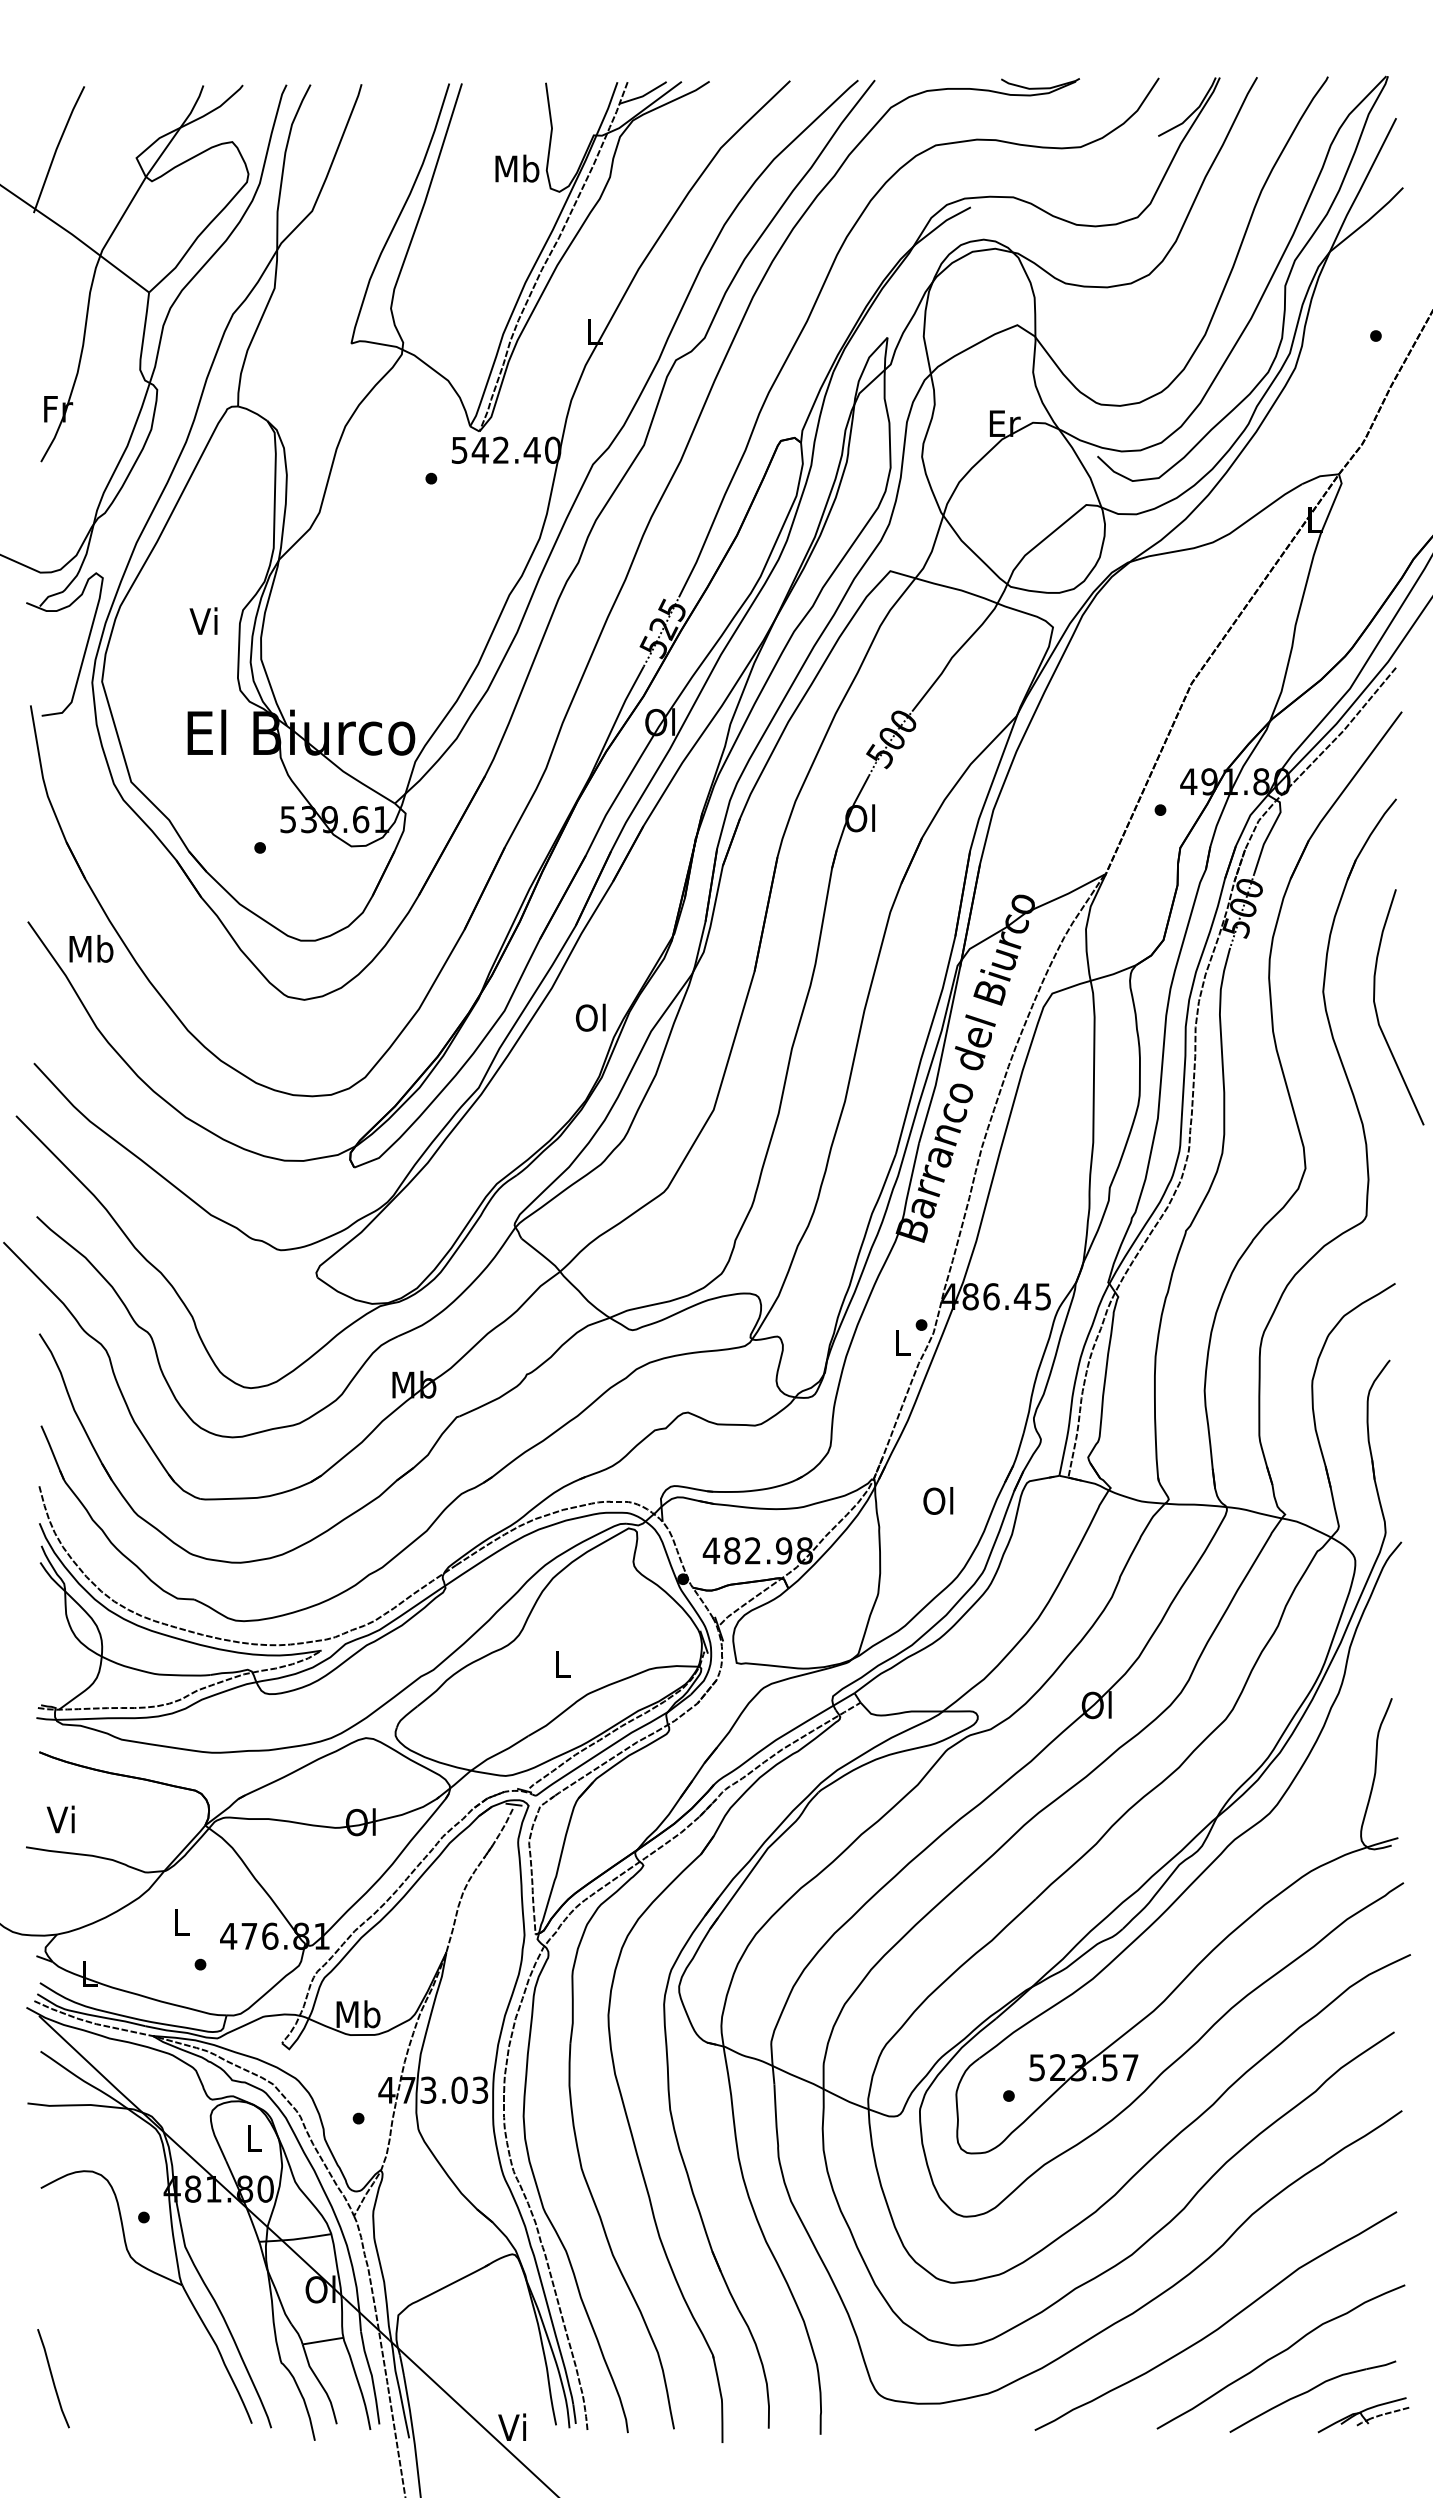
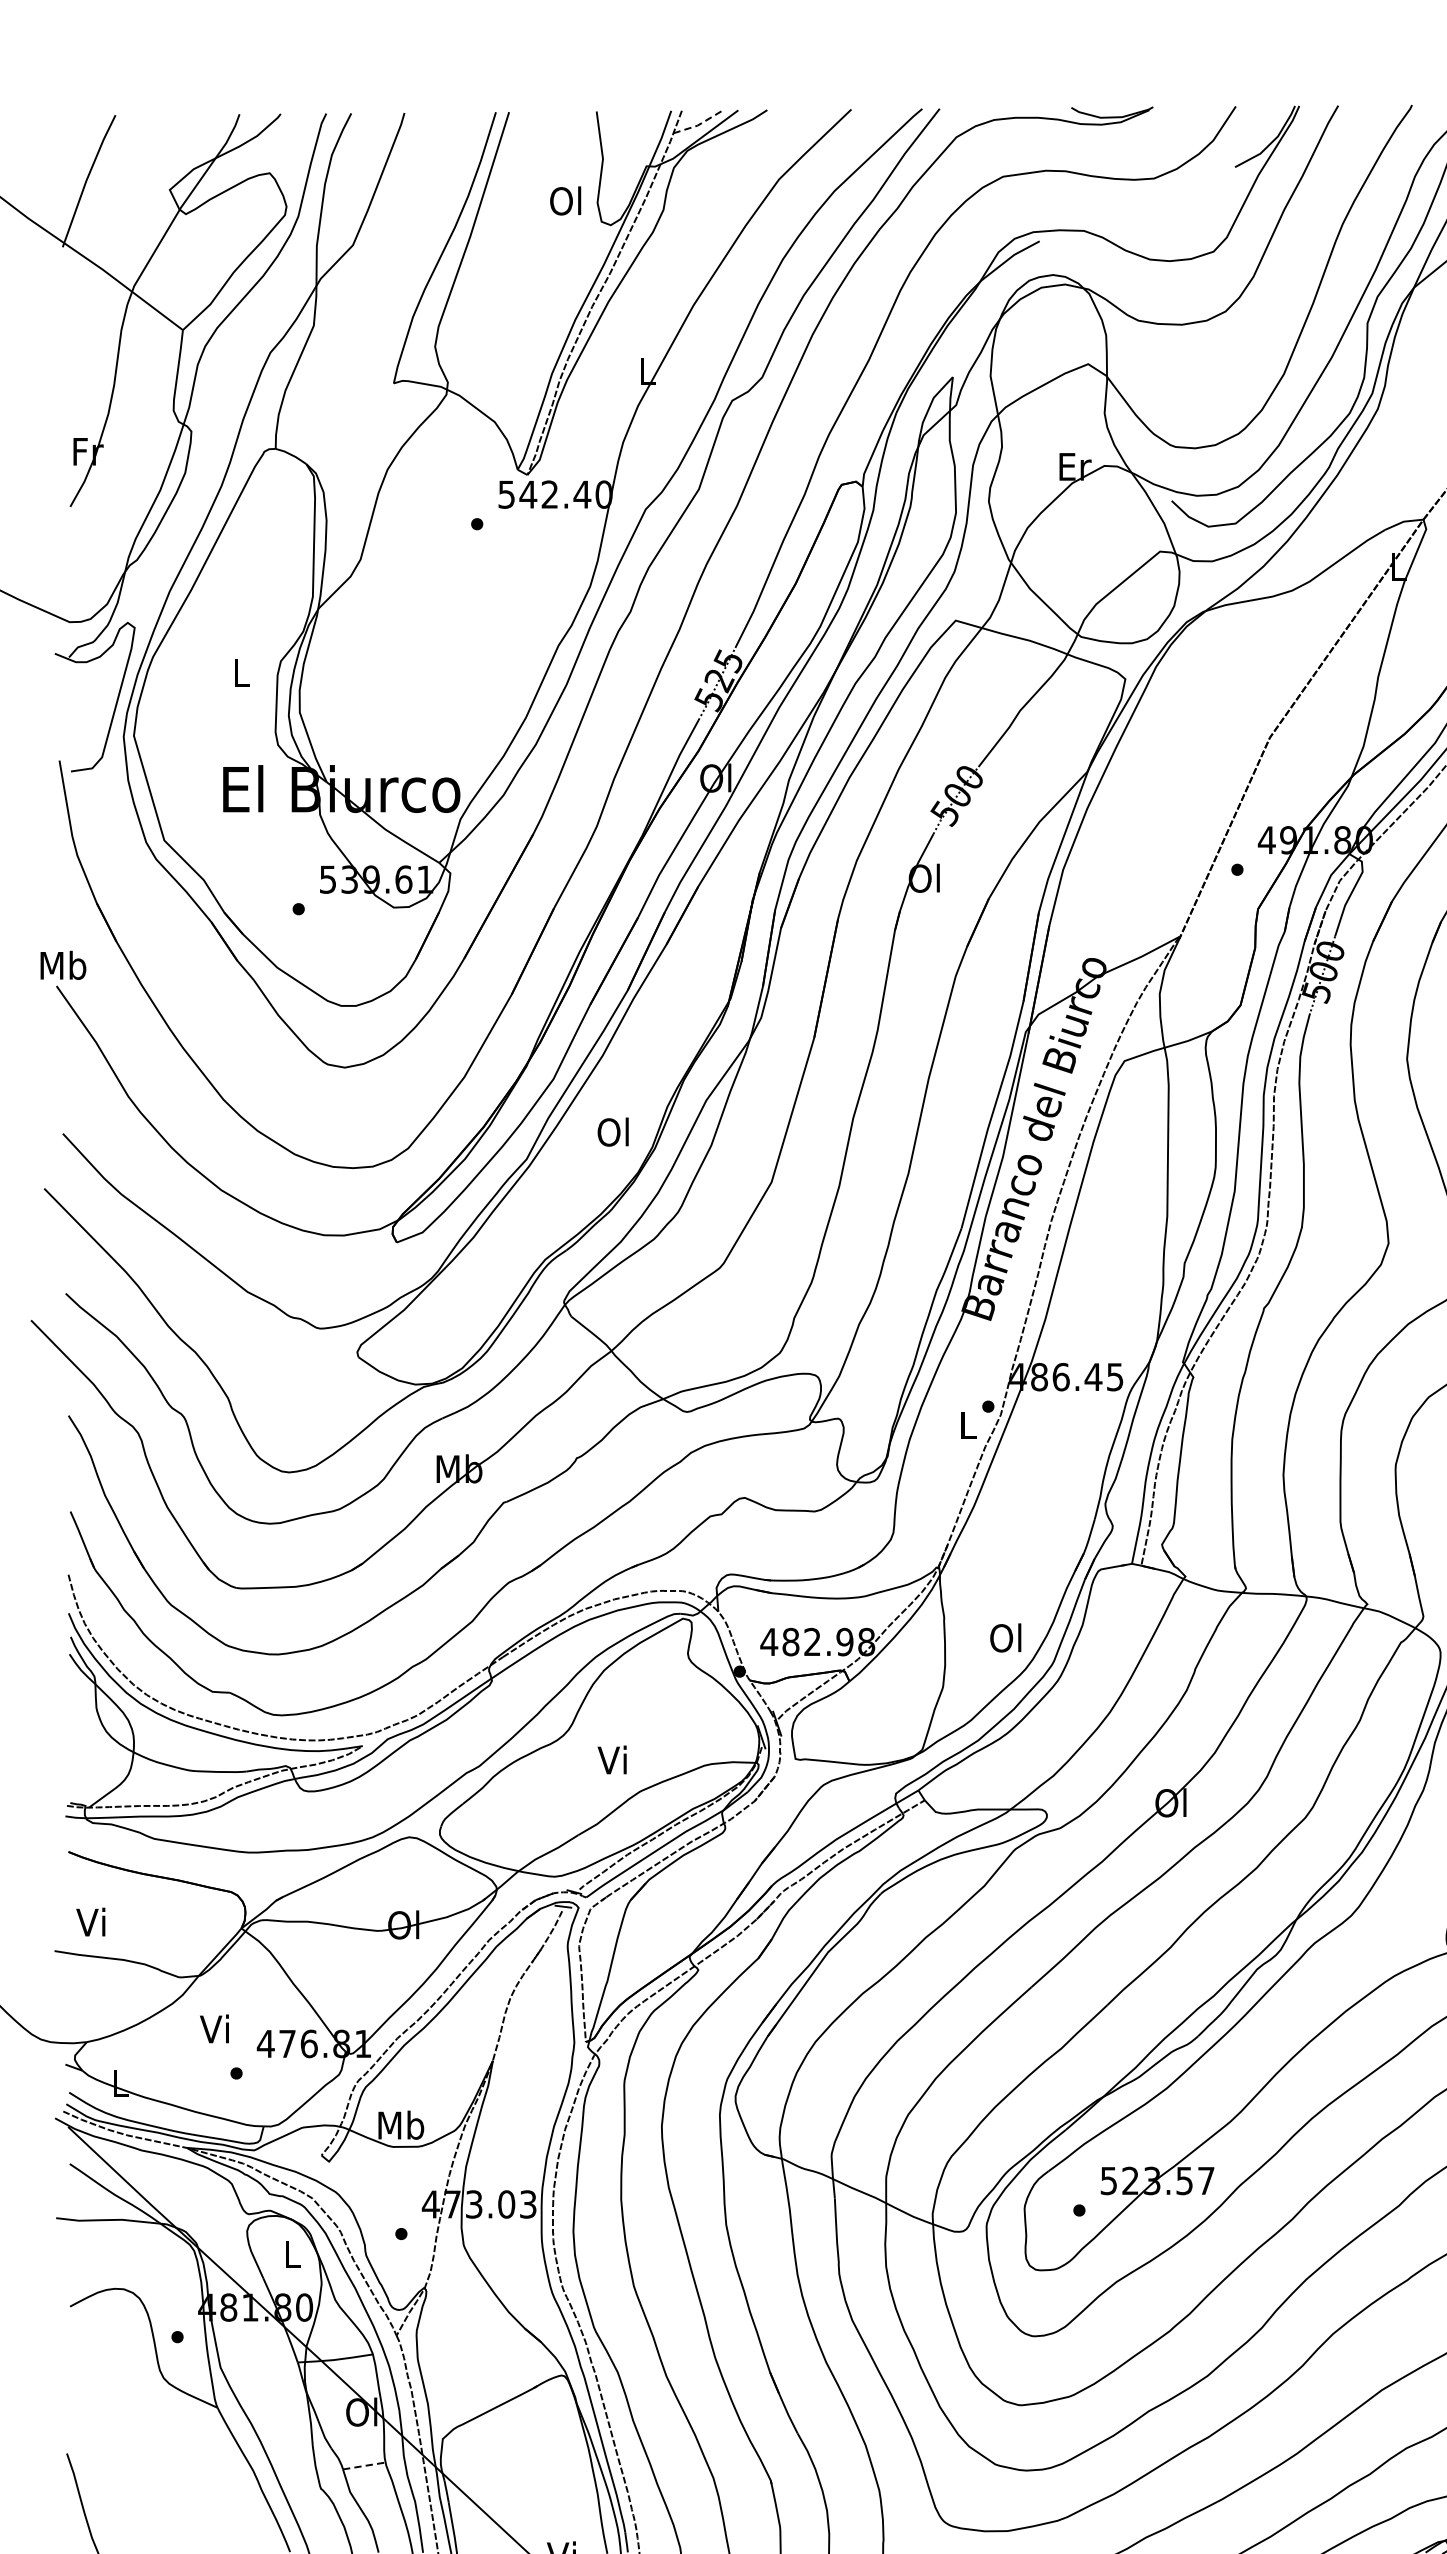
line: (644, 95) -> (699, 124), solid -> dashed
text: (517, 168) -> (567, 200), Mb -> Ol
text: (203, 620) -> (239, 672), Vi -> L
text: (91, 948) -> (63, 965), moved
text: (590, 1017) -> (612, 1131), moved
text: (938, 1500) -> (1005, 1637), moved
text: (560, 1663) -> (611, 1759), L -> Vi
text: (179, 1921) -> (214, 2028), L -> Vi
line: (323, 2341) -> (364, 2466), solid -> dashed

